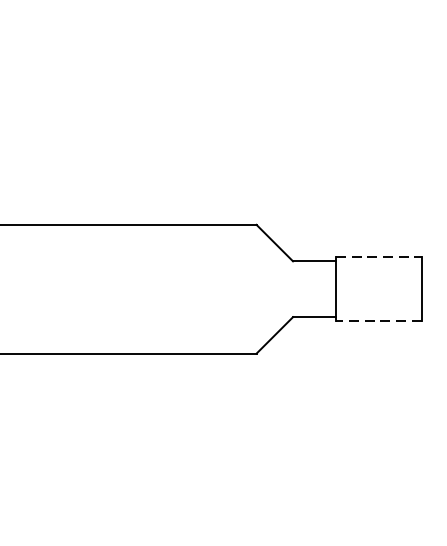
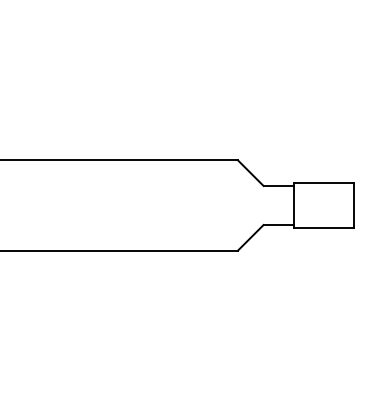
line: (380, 256) -> (324, 182), dashed -> solid
line: (378, 322) -> (323, 228), dashed -> solid

